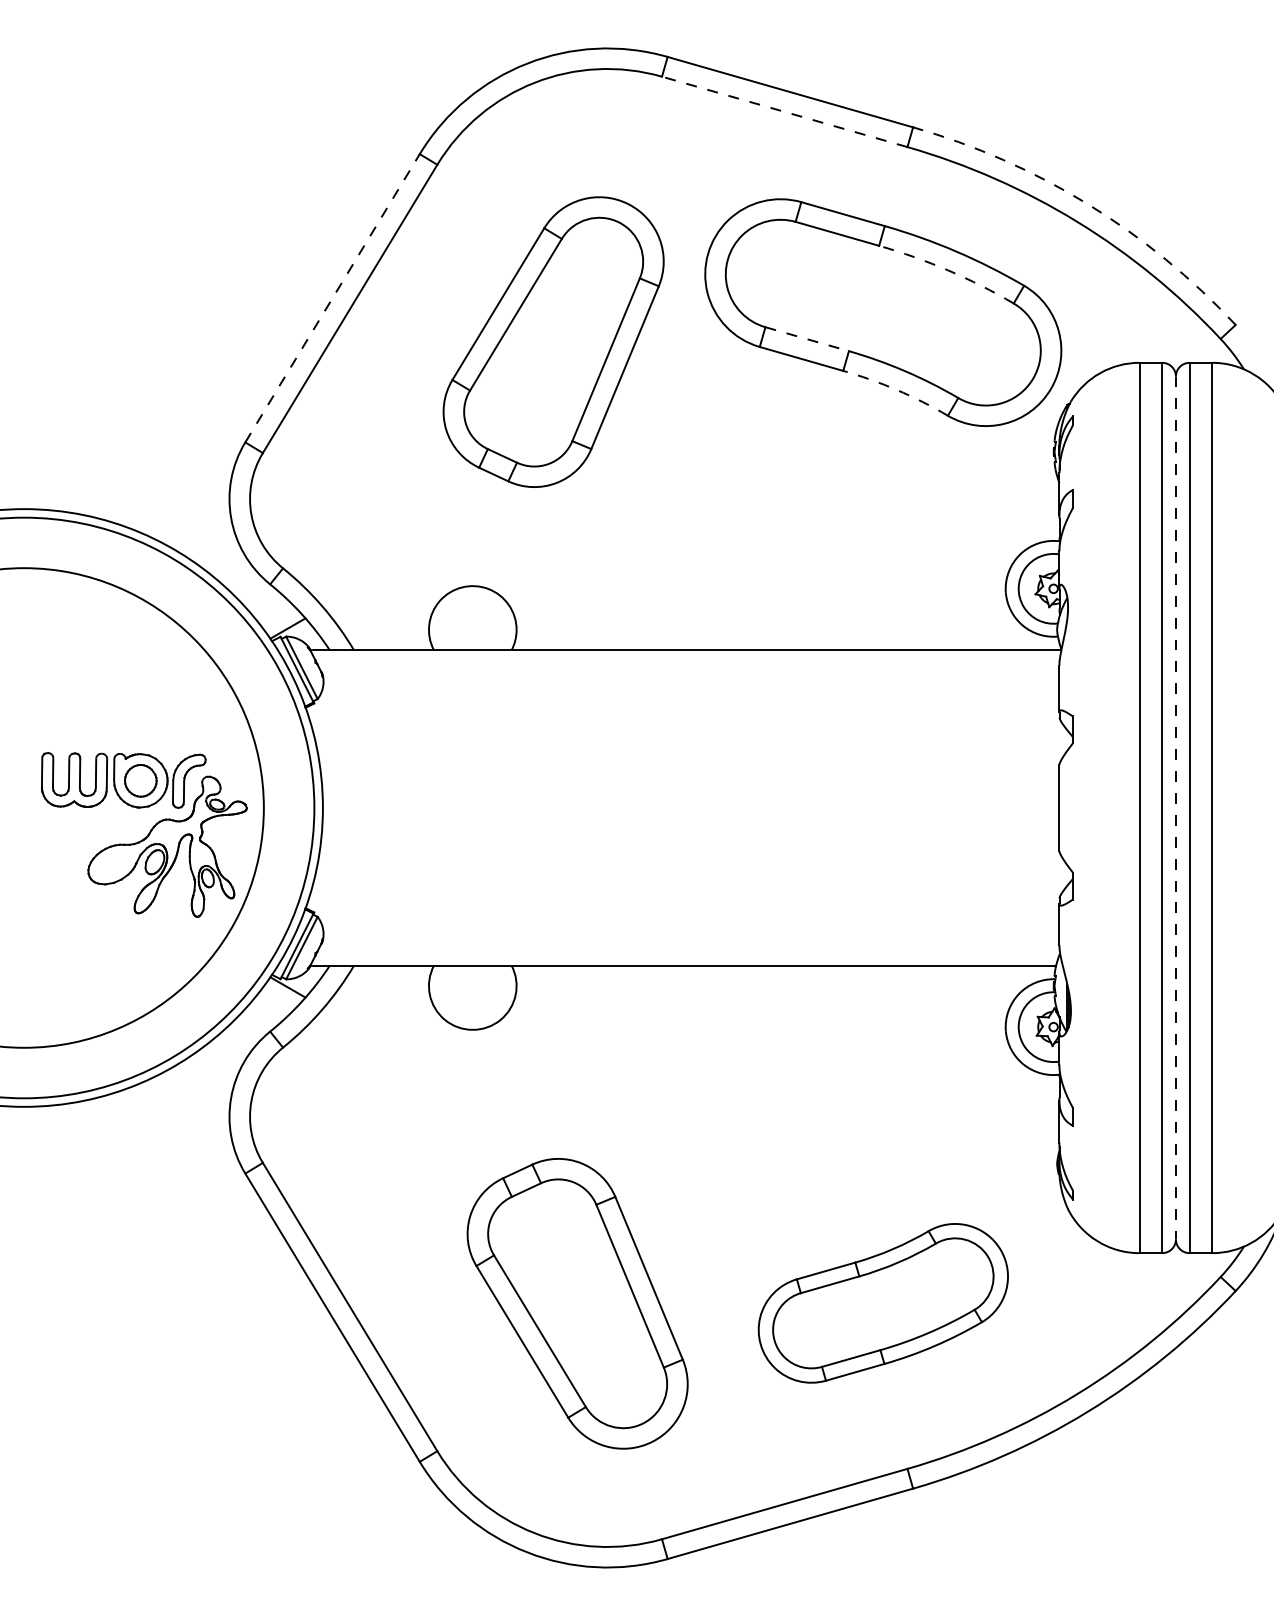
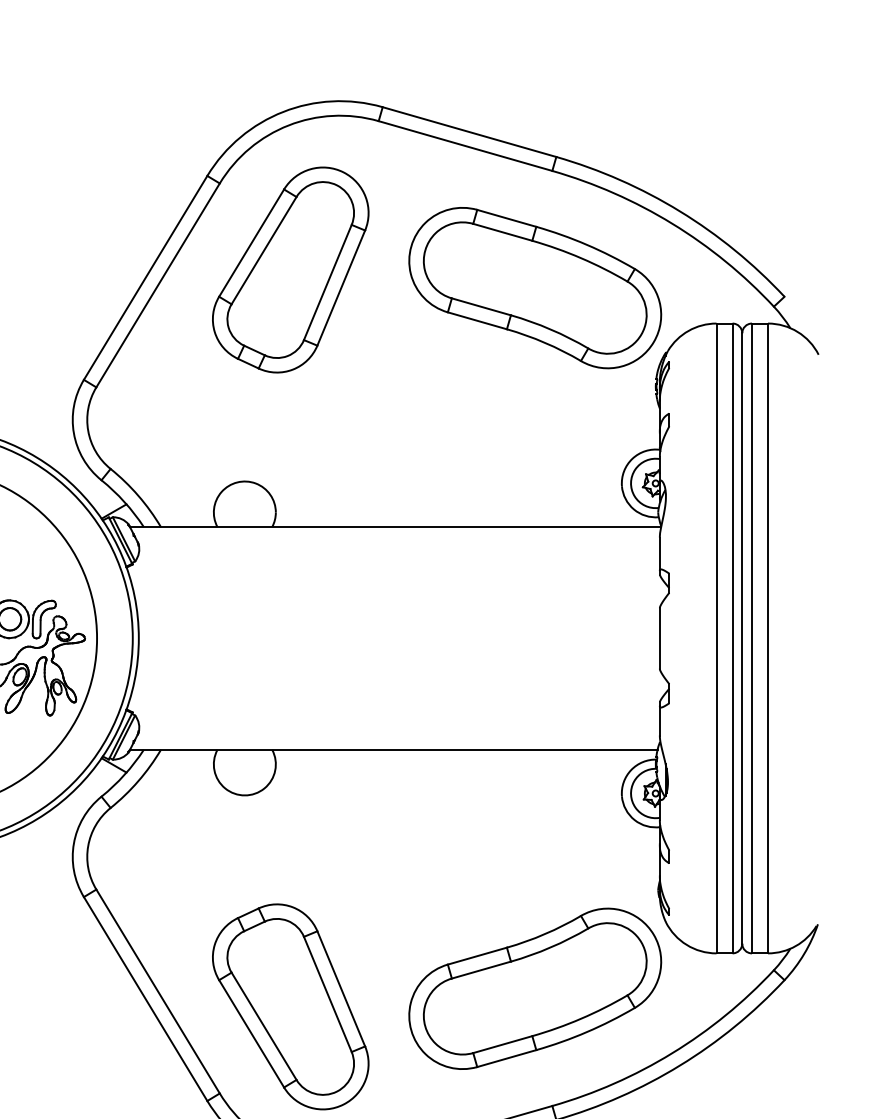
line: (784, 111) -> (465, 145), dashed -> solid
arc: (1087, 204) -> (679, 211), dashed -> solid
arc: (948, 270) -> (581, 258), dashed -> solid
line: (332, 297) -> (145, 277), dashed -> solid
line: (807, 339) -> (481, 307), dashed -> solid
part: (553, 341) -> (290, 269), moved
arc: (897, 390) -> (545, 343), dashed -> solid
line: (1175, 808) -> (741, 638), dashed -> solid
part: (577, 1303) -> (290, 1006), moved
part: (883, 1303) -> (535, 988), size x1.43

